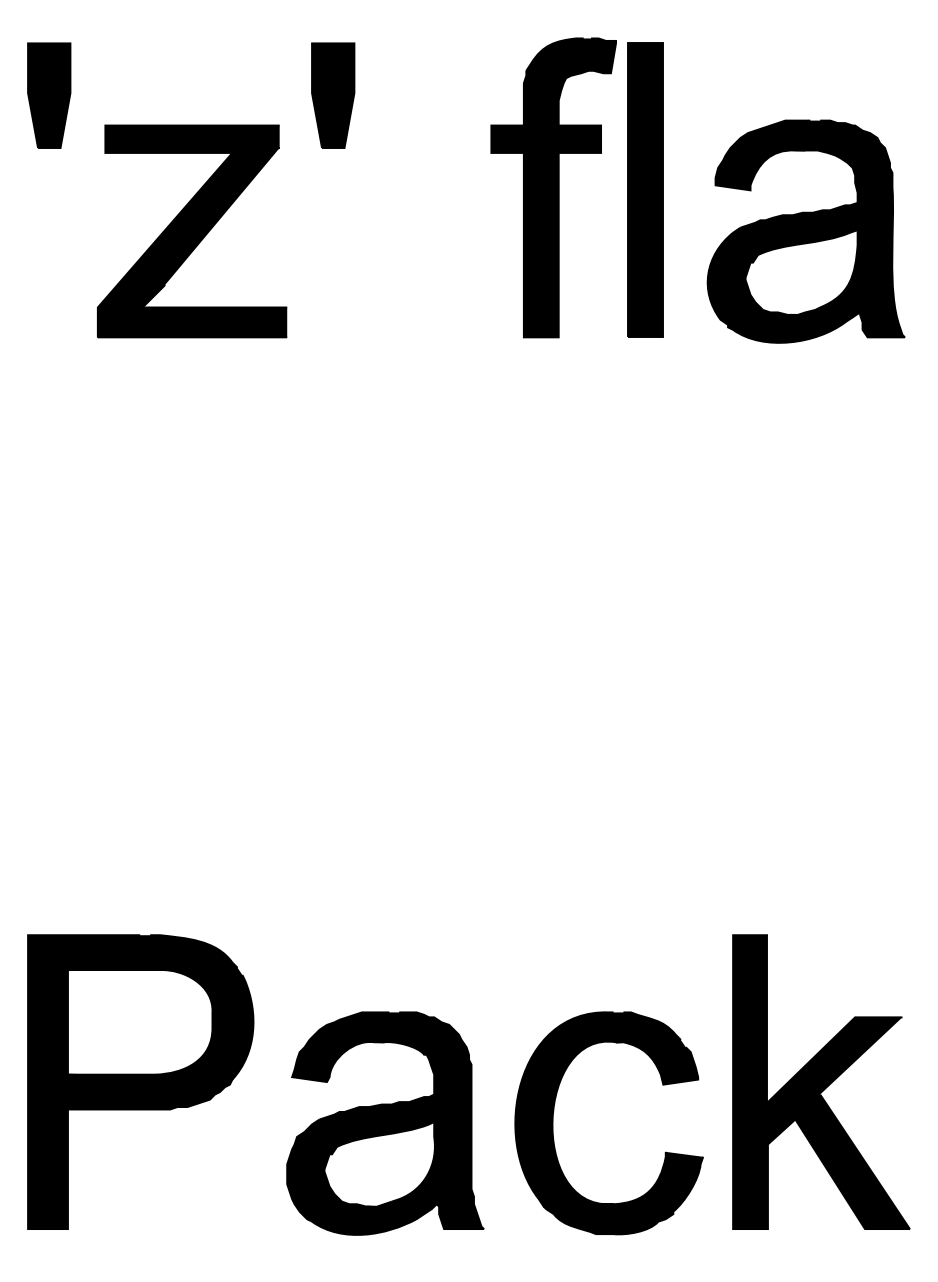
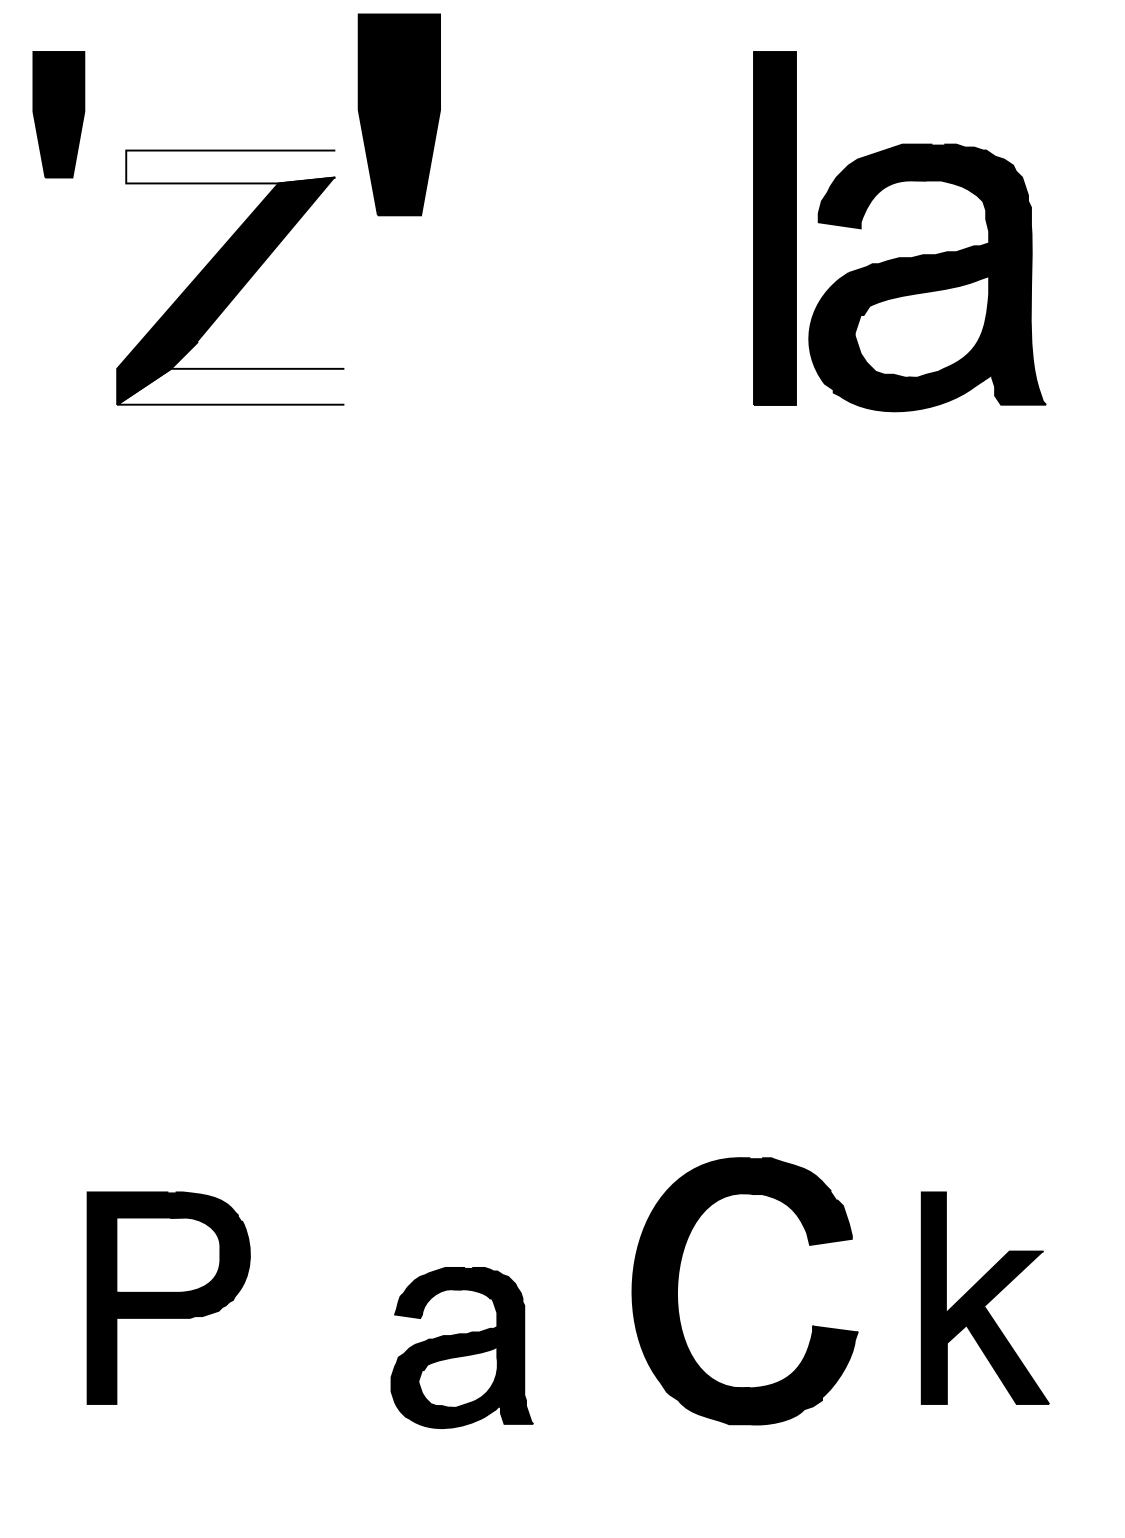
part: (333, 95) -> (399, 114), size x1.6
fill: (192, 138) -> (230, 166), removed
part: (553, 187) -> (663, 224), removed
part: (805, 231) -> (926, 277), moved
fill: (192, 322) -> (230, 386), removed
part: (140, 1081) -> (168, 1297), size x0.6
part: (821, 1081) -> (985, 1297), size x0.6
part: (385, 1123) -> (462, 1347), size x0.6
part: (553, 1123) -> (678, 1291), moved

